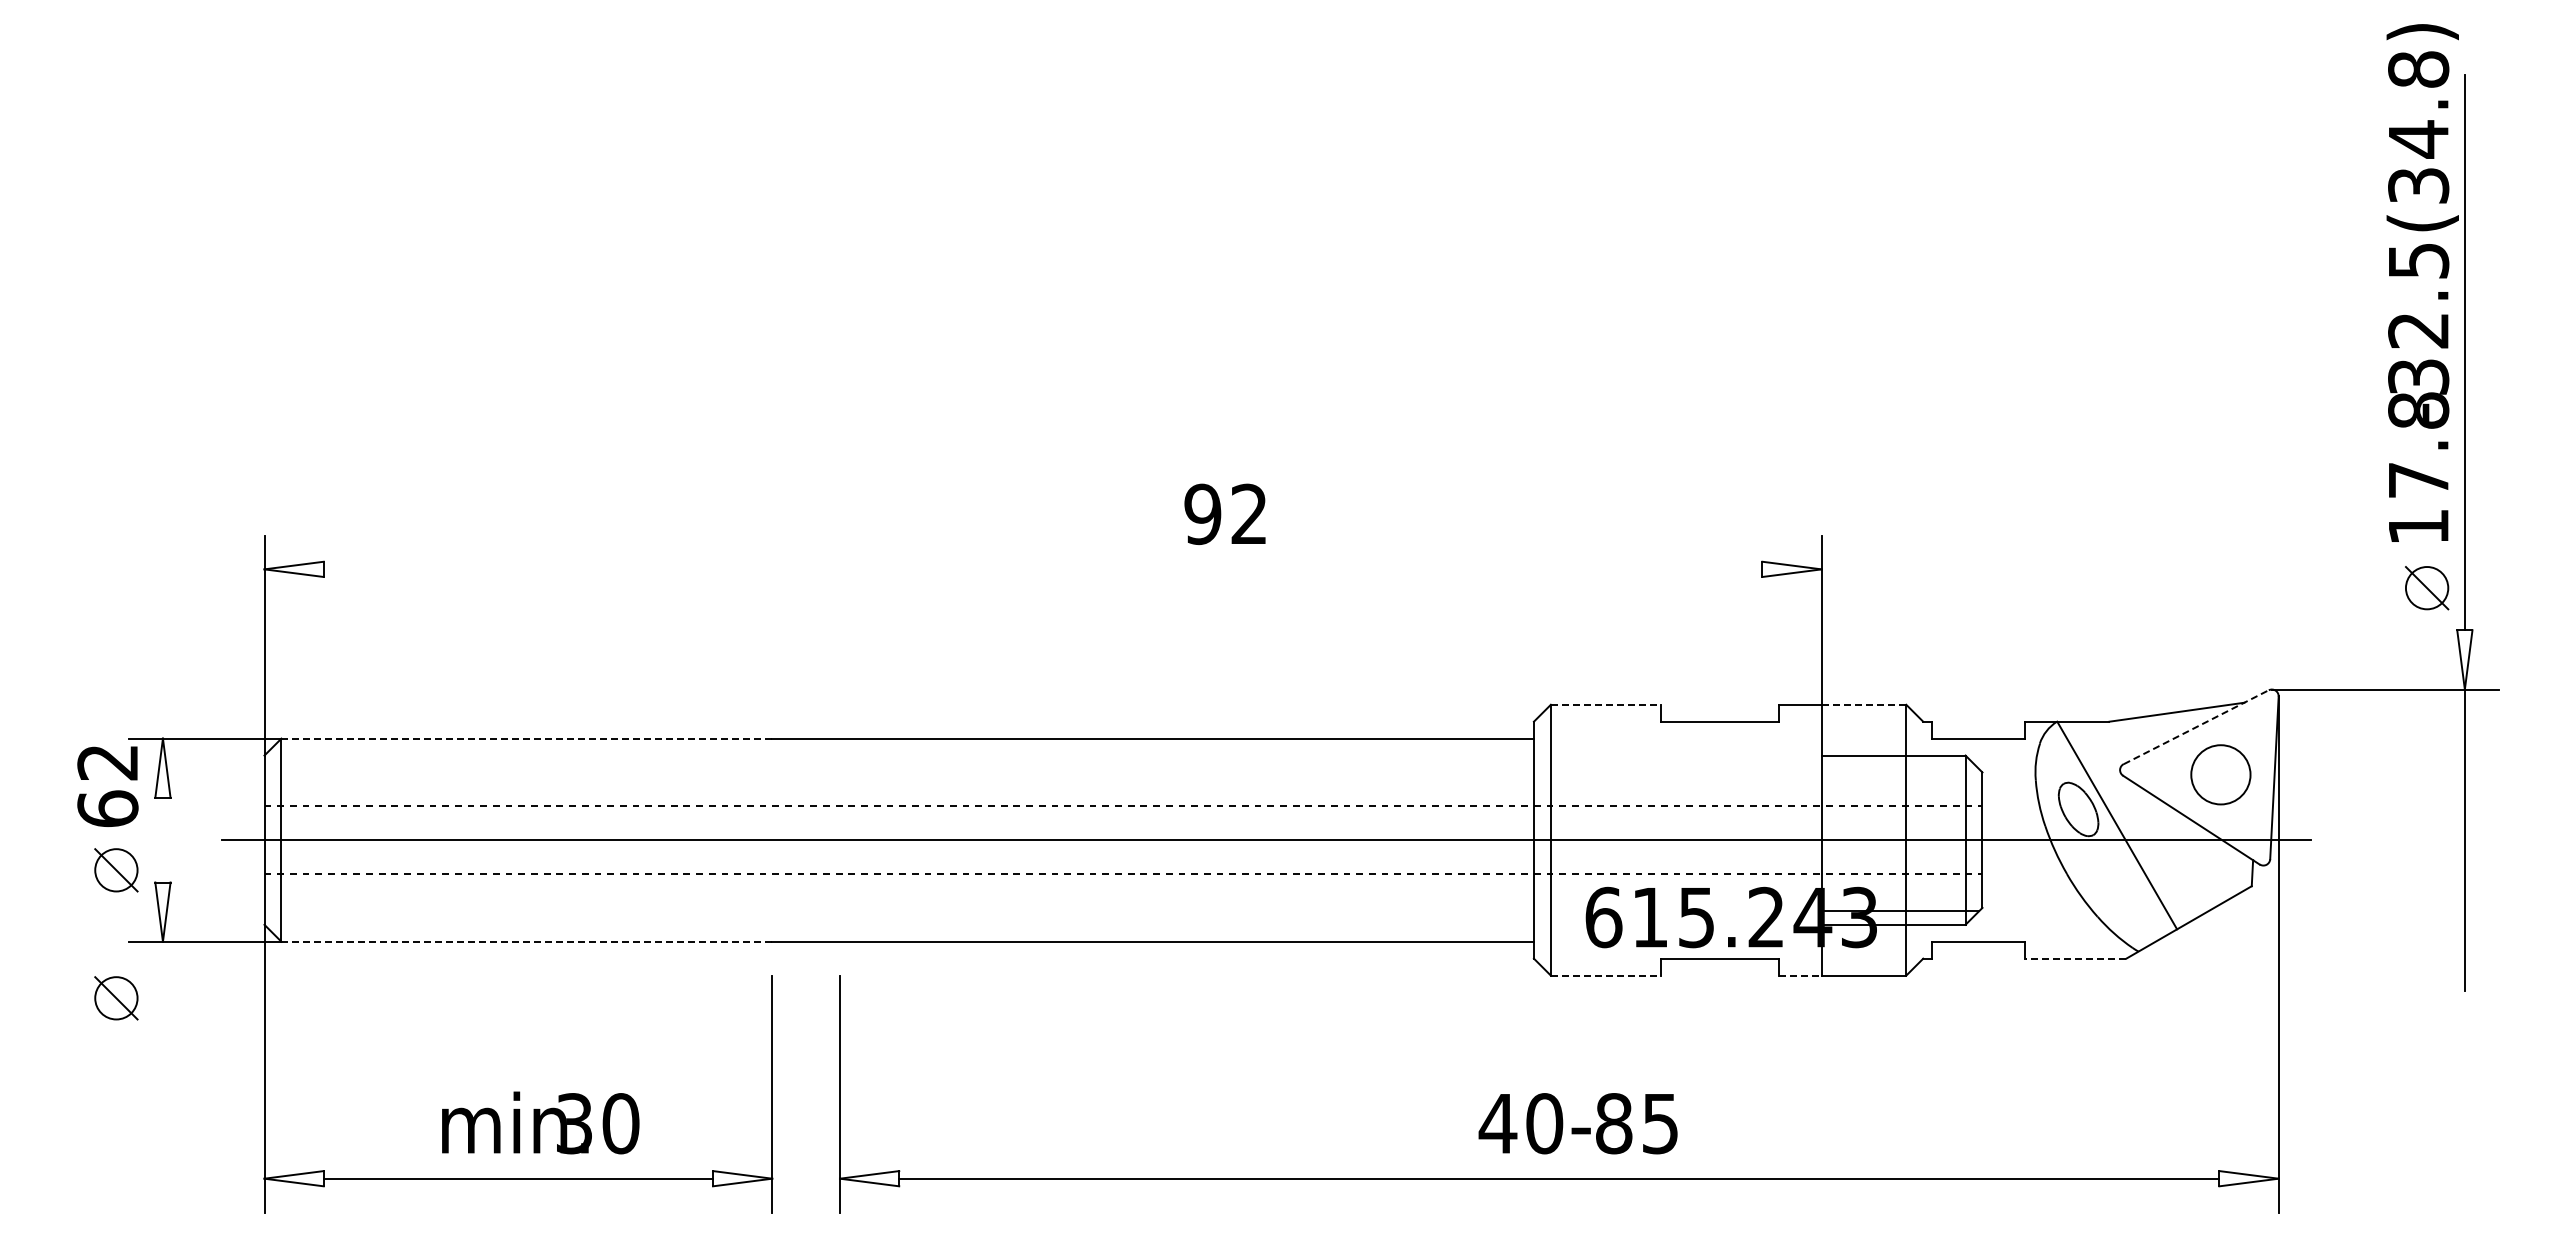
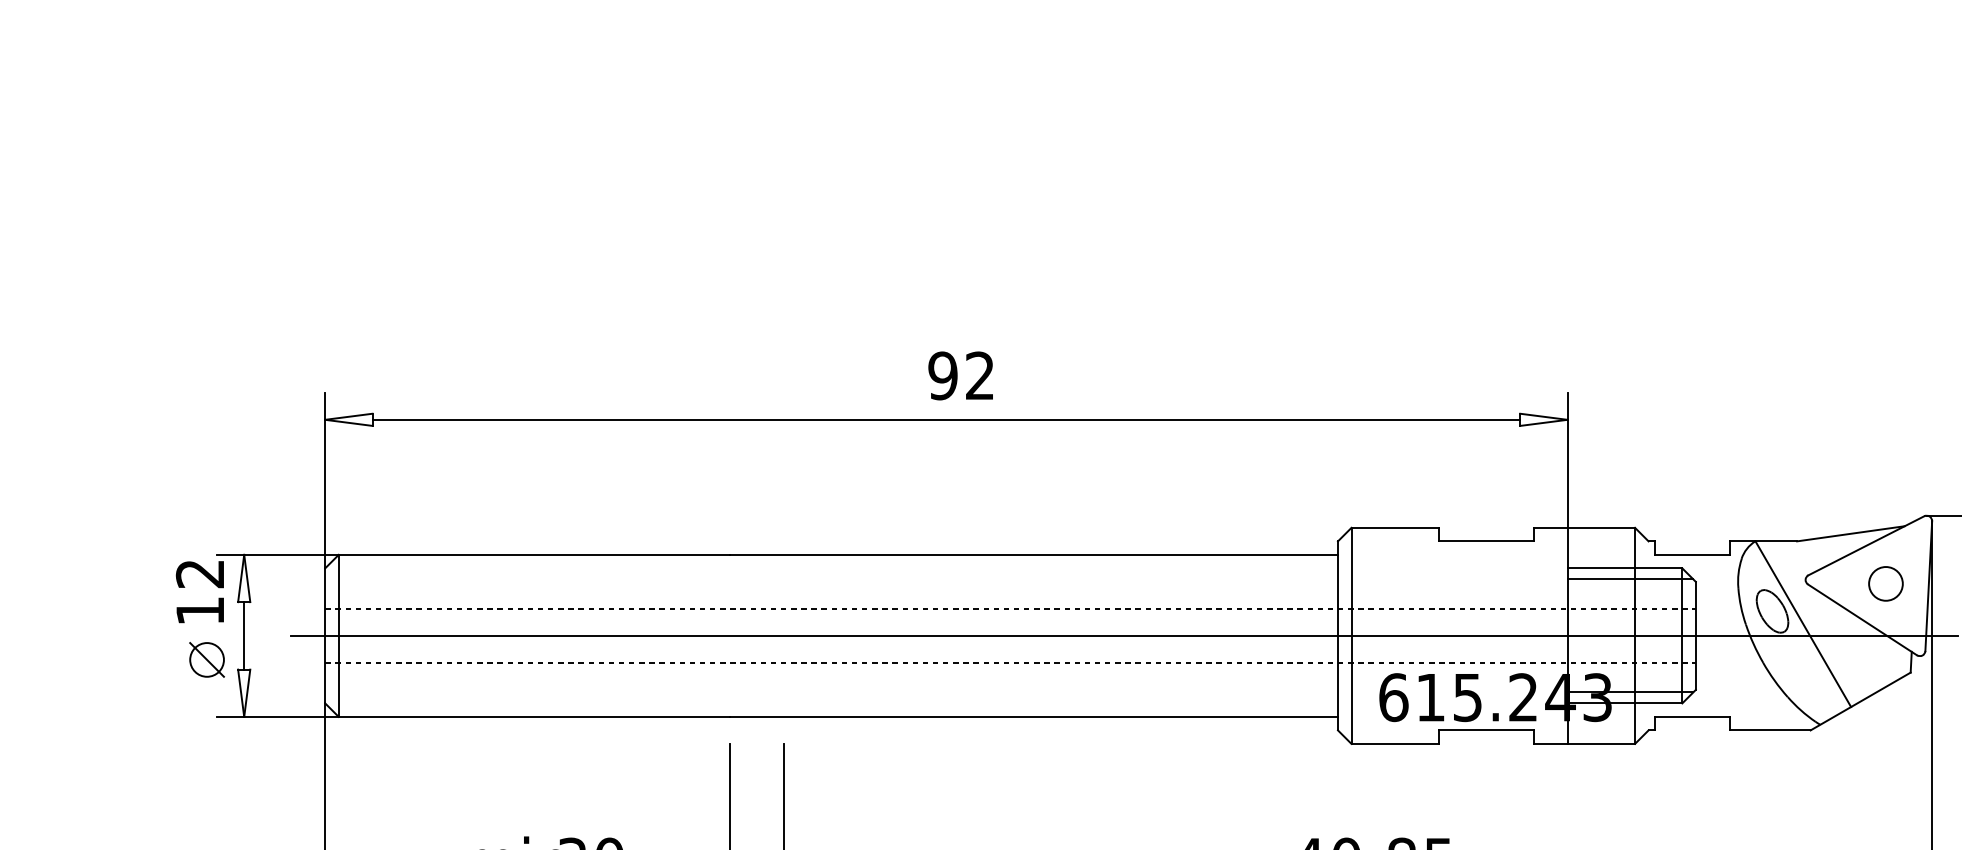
text: (1224, 513) -> (960, 375), moved
line: (1042, 569) -> (945, 419), added
line: (1606, 704) -> (1395, 527), dashed -> solid
line: (1863, 704) -> (1600, 527), dashed -> solid
line: (2196, 726) -> (1866, 545), dashed -> solid
line: (527, 738) -> (535, 554), dashed -> solid
line: (1900, 769) -> (1630, 579), added
circle: (2220, 775) -> (1885, 584), size x0.71
text: (107, 808) -> (199, 610), 62 -> 12
line: (162, 839) -> (243, 635), added
line: (527, 941) -> (535, 716), dashed -> solid
line: (2075, 958) -> (1770, 730), dashed -> solid
line: (1606, 975) -> (1395, 743), dashed -> solid
line: (1801, 975) -> (1551, 743), dashed -> solid
part: (116, 998) -> (207, 762), removed

